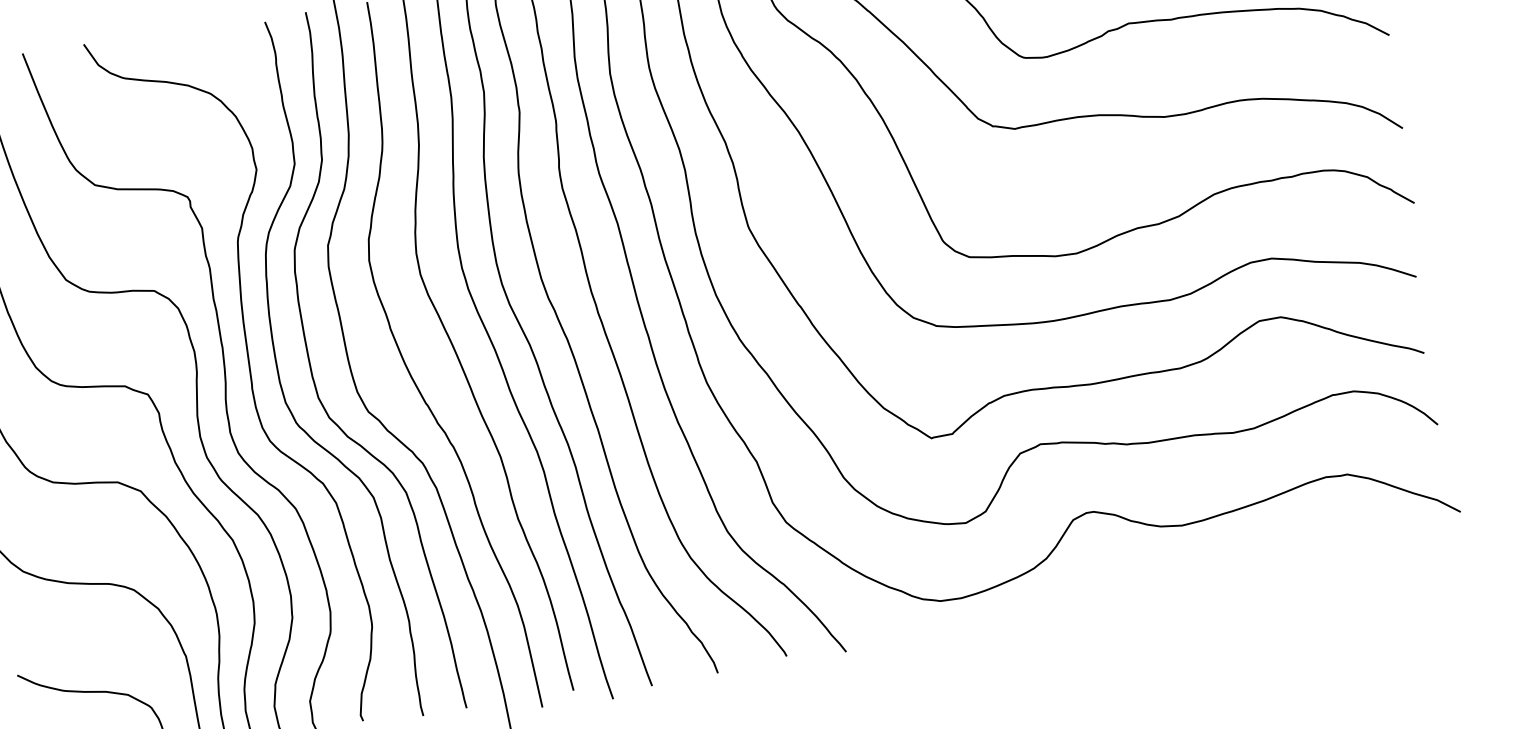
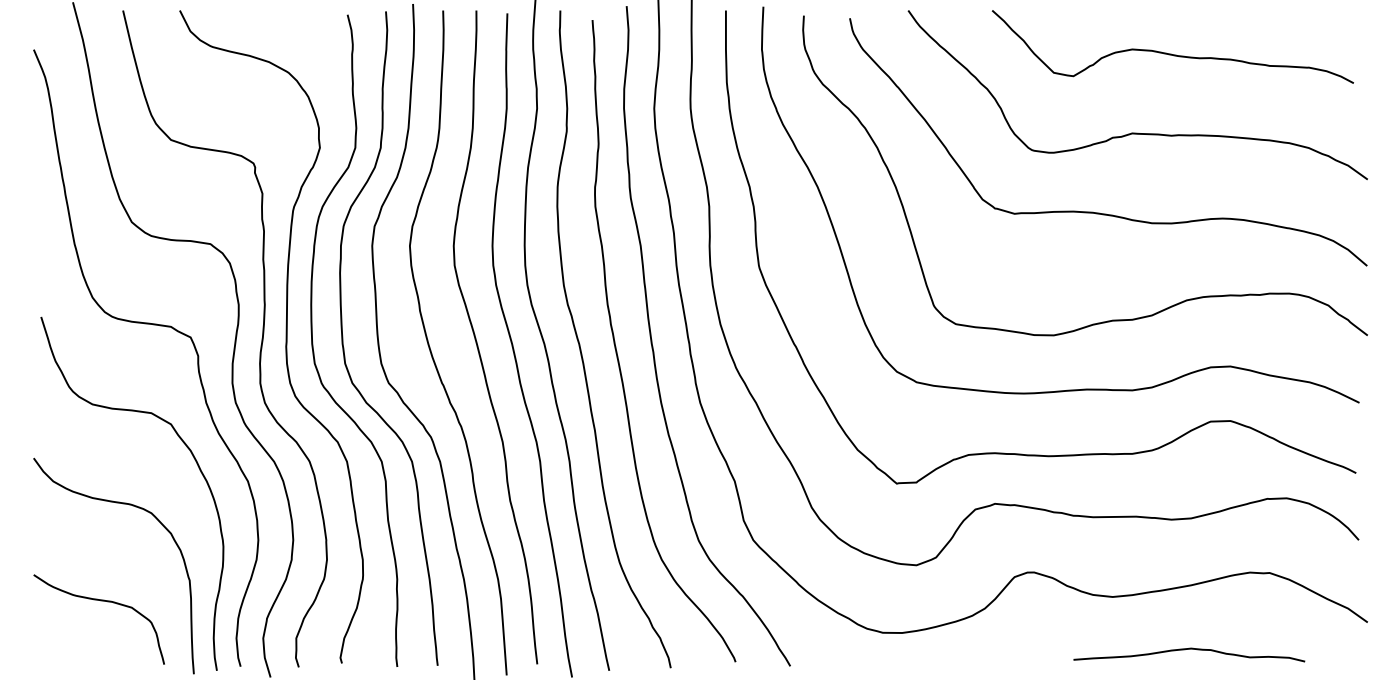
curve: (1273, 569) -> (1189, 649), added

